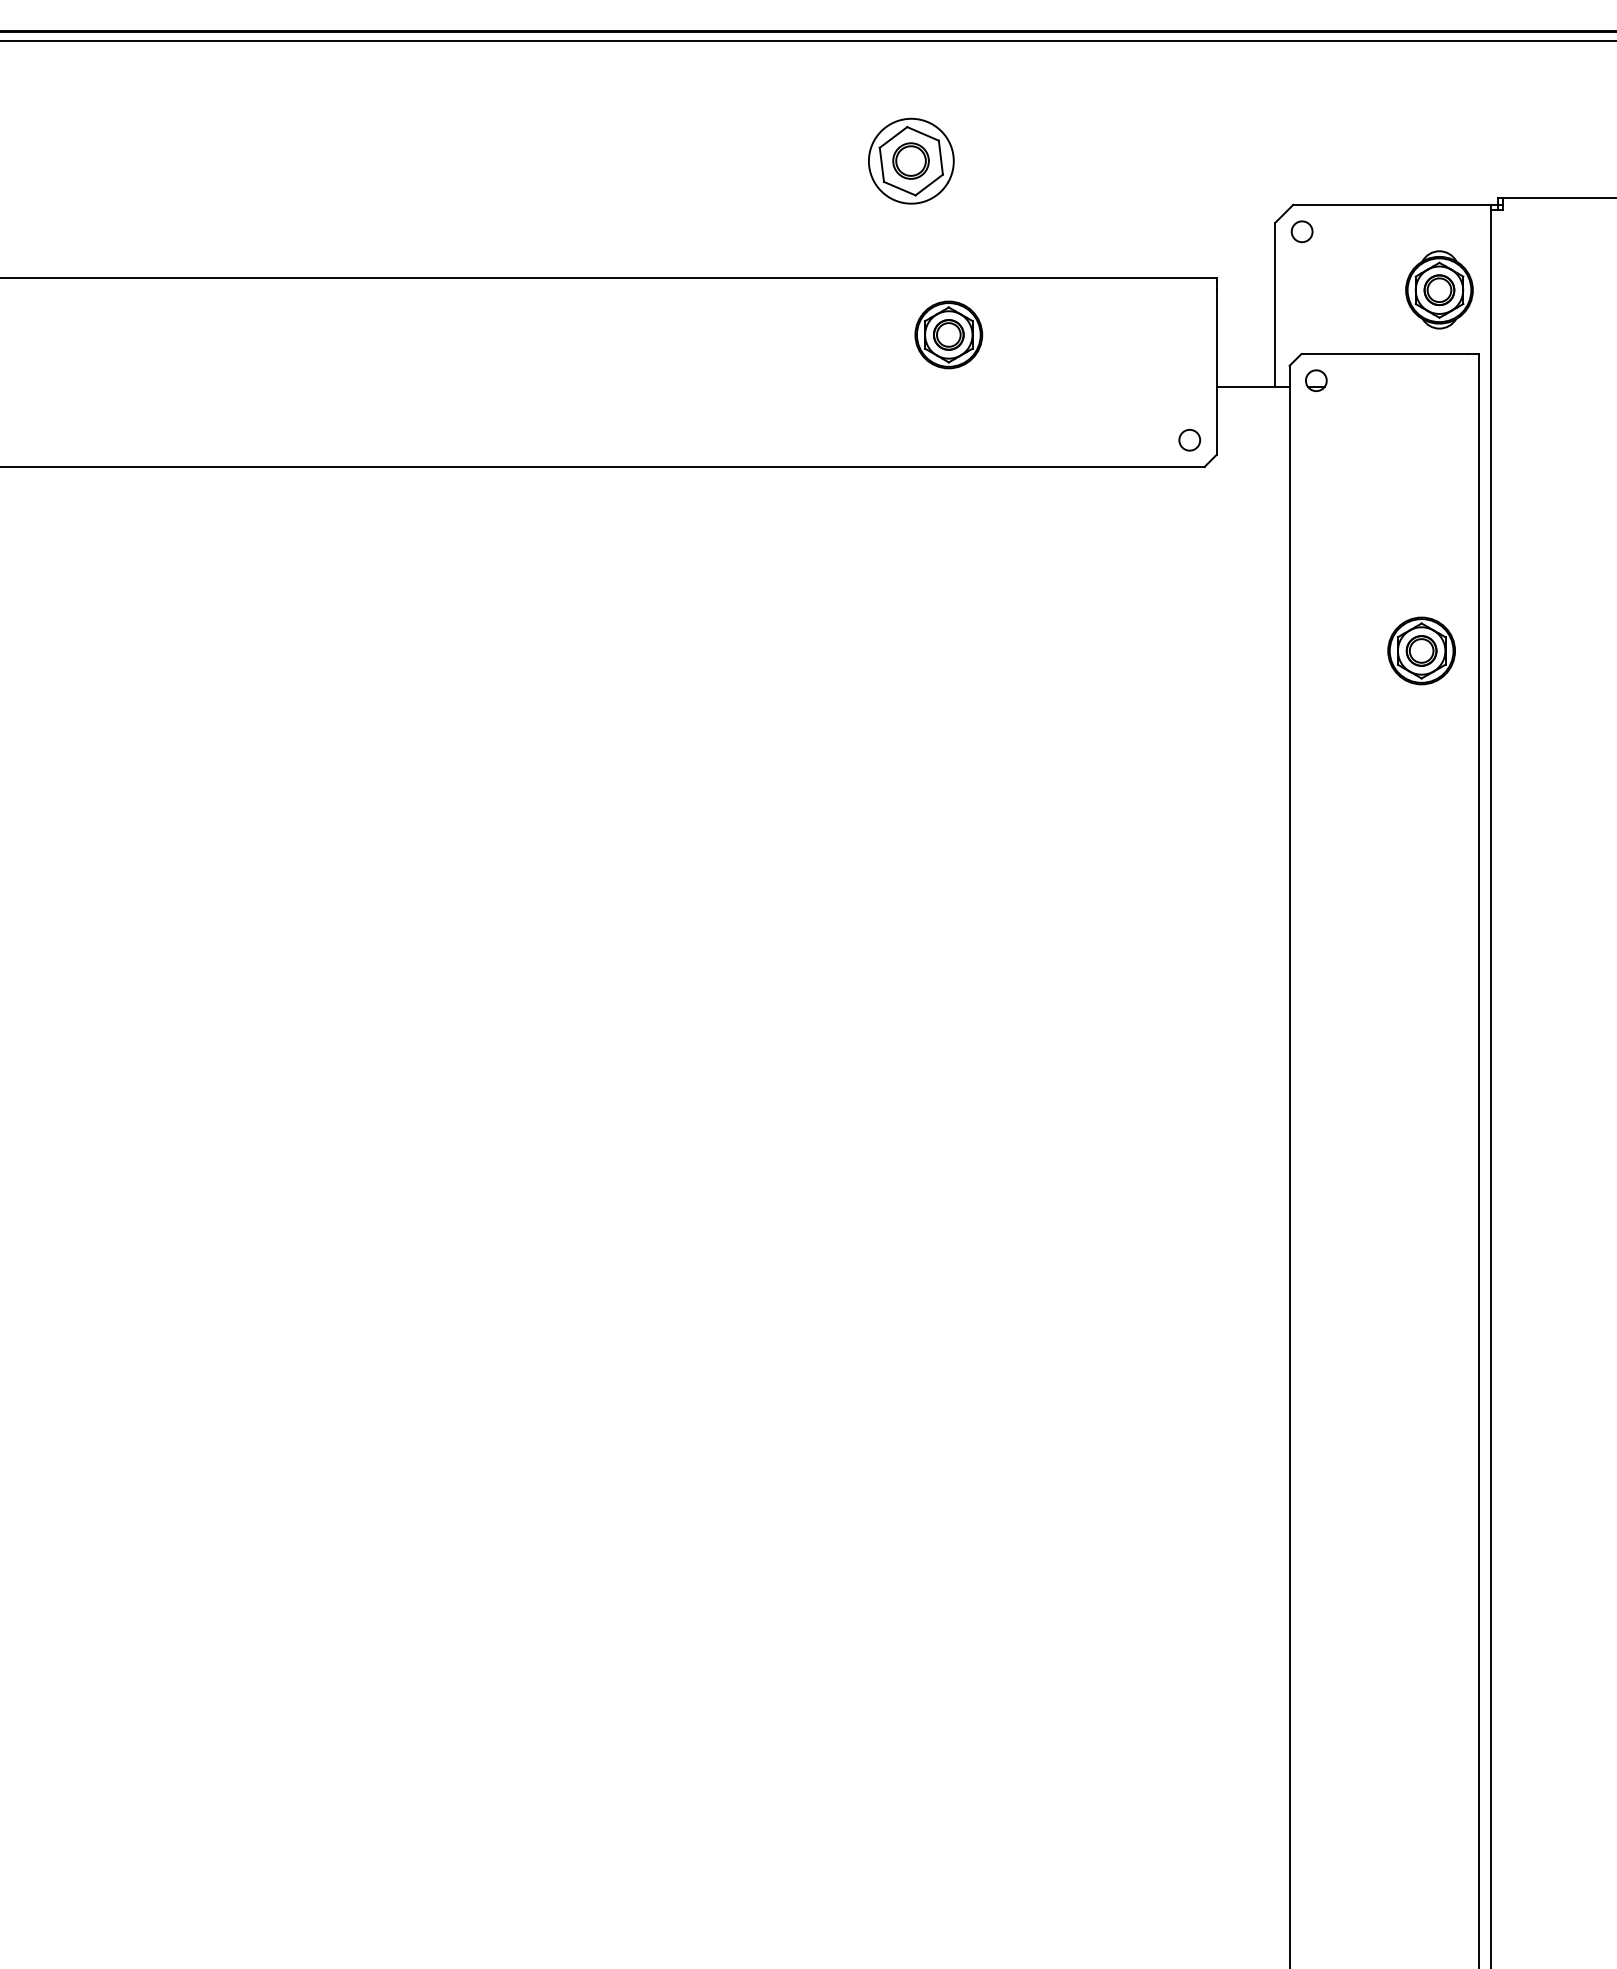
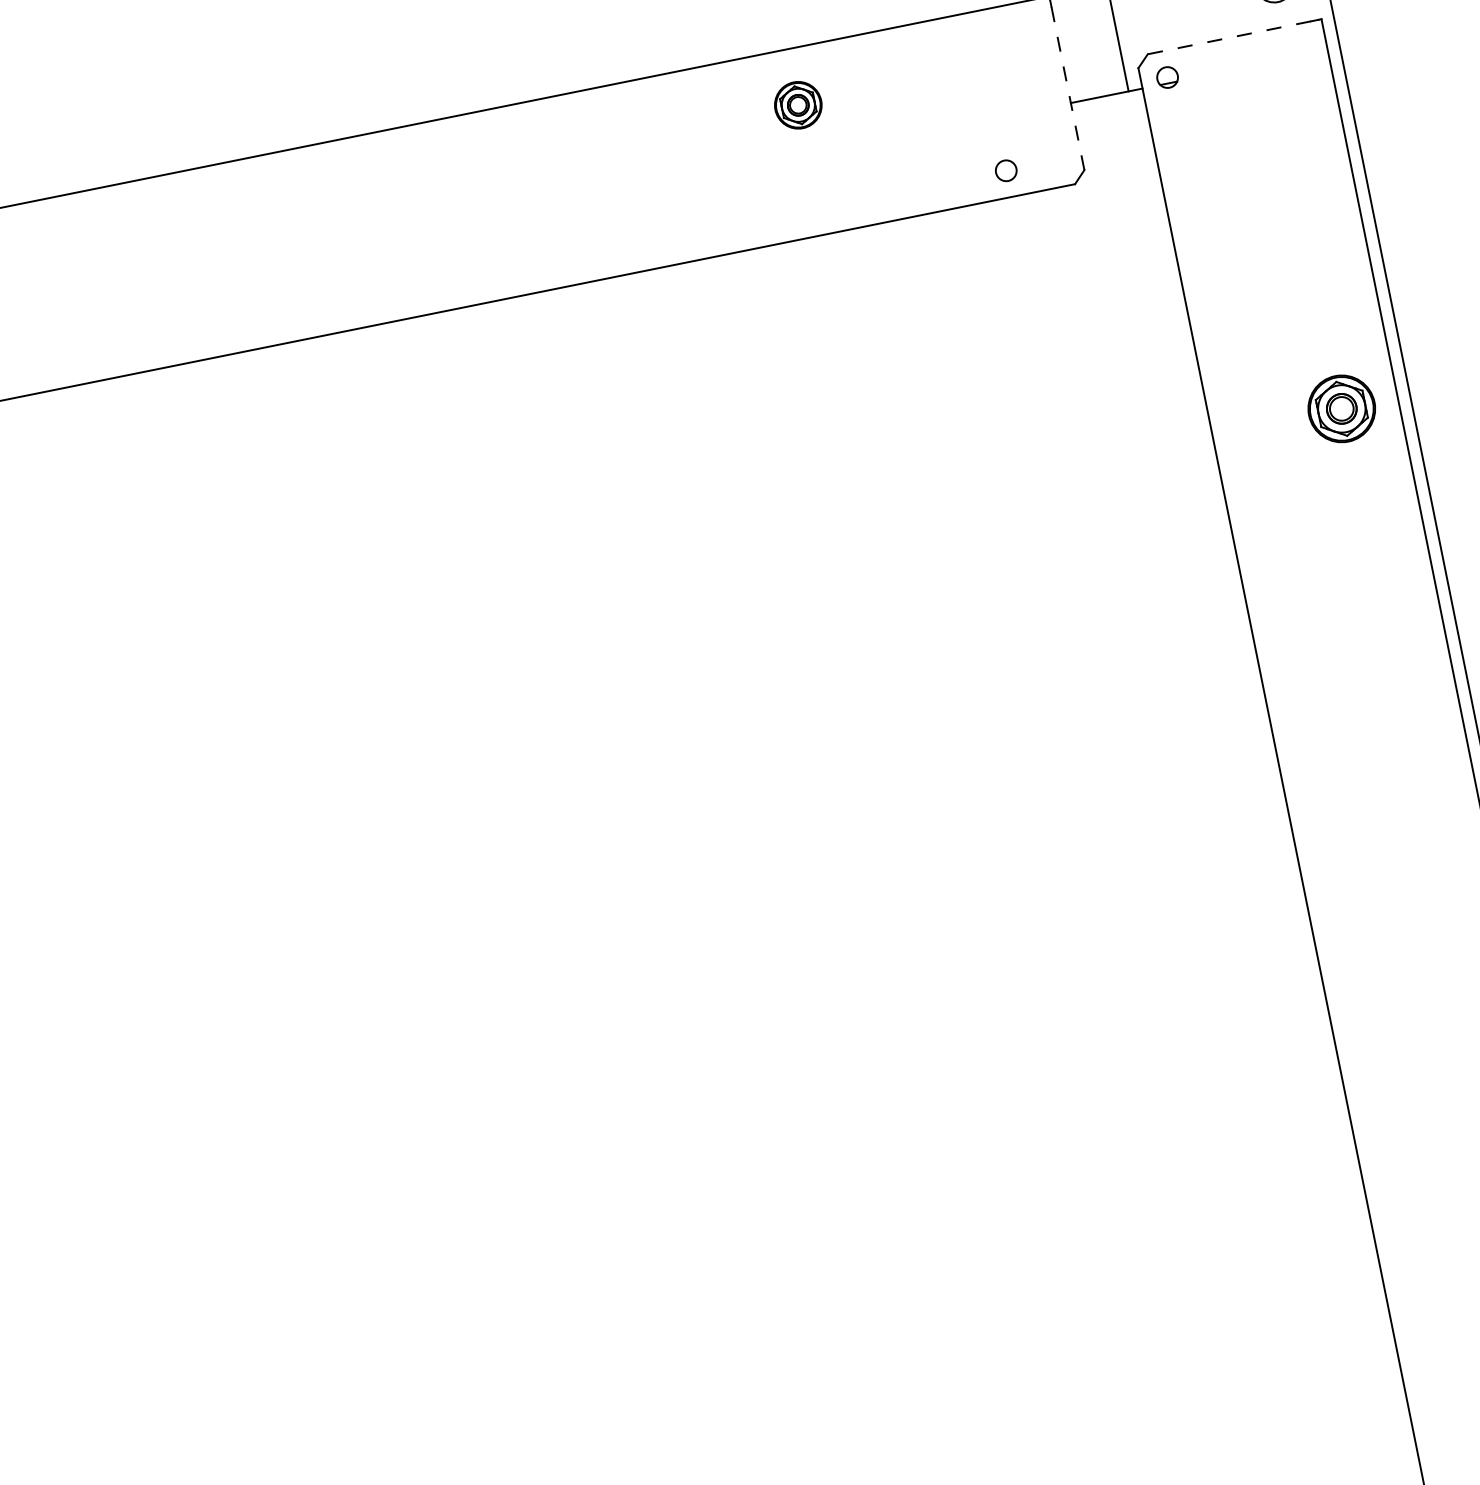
part: (948, 334) -> (797, 104), size x0.7
line: (1384, 354) -> (1229, 38), solid -> dashed
line: (1216, 371) -> (1067, 88), solid -> dashed
circle: (1189, 440) -> (1006, 171), moved
part: (1421, 650) -> (1341, 408), moved

